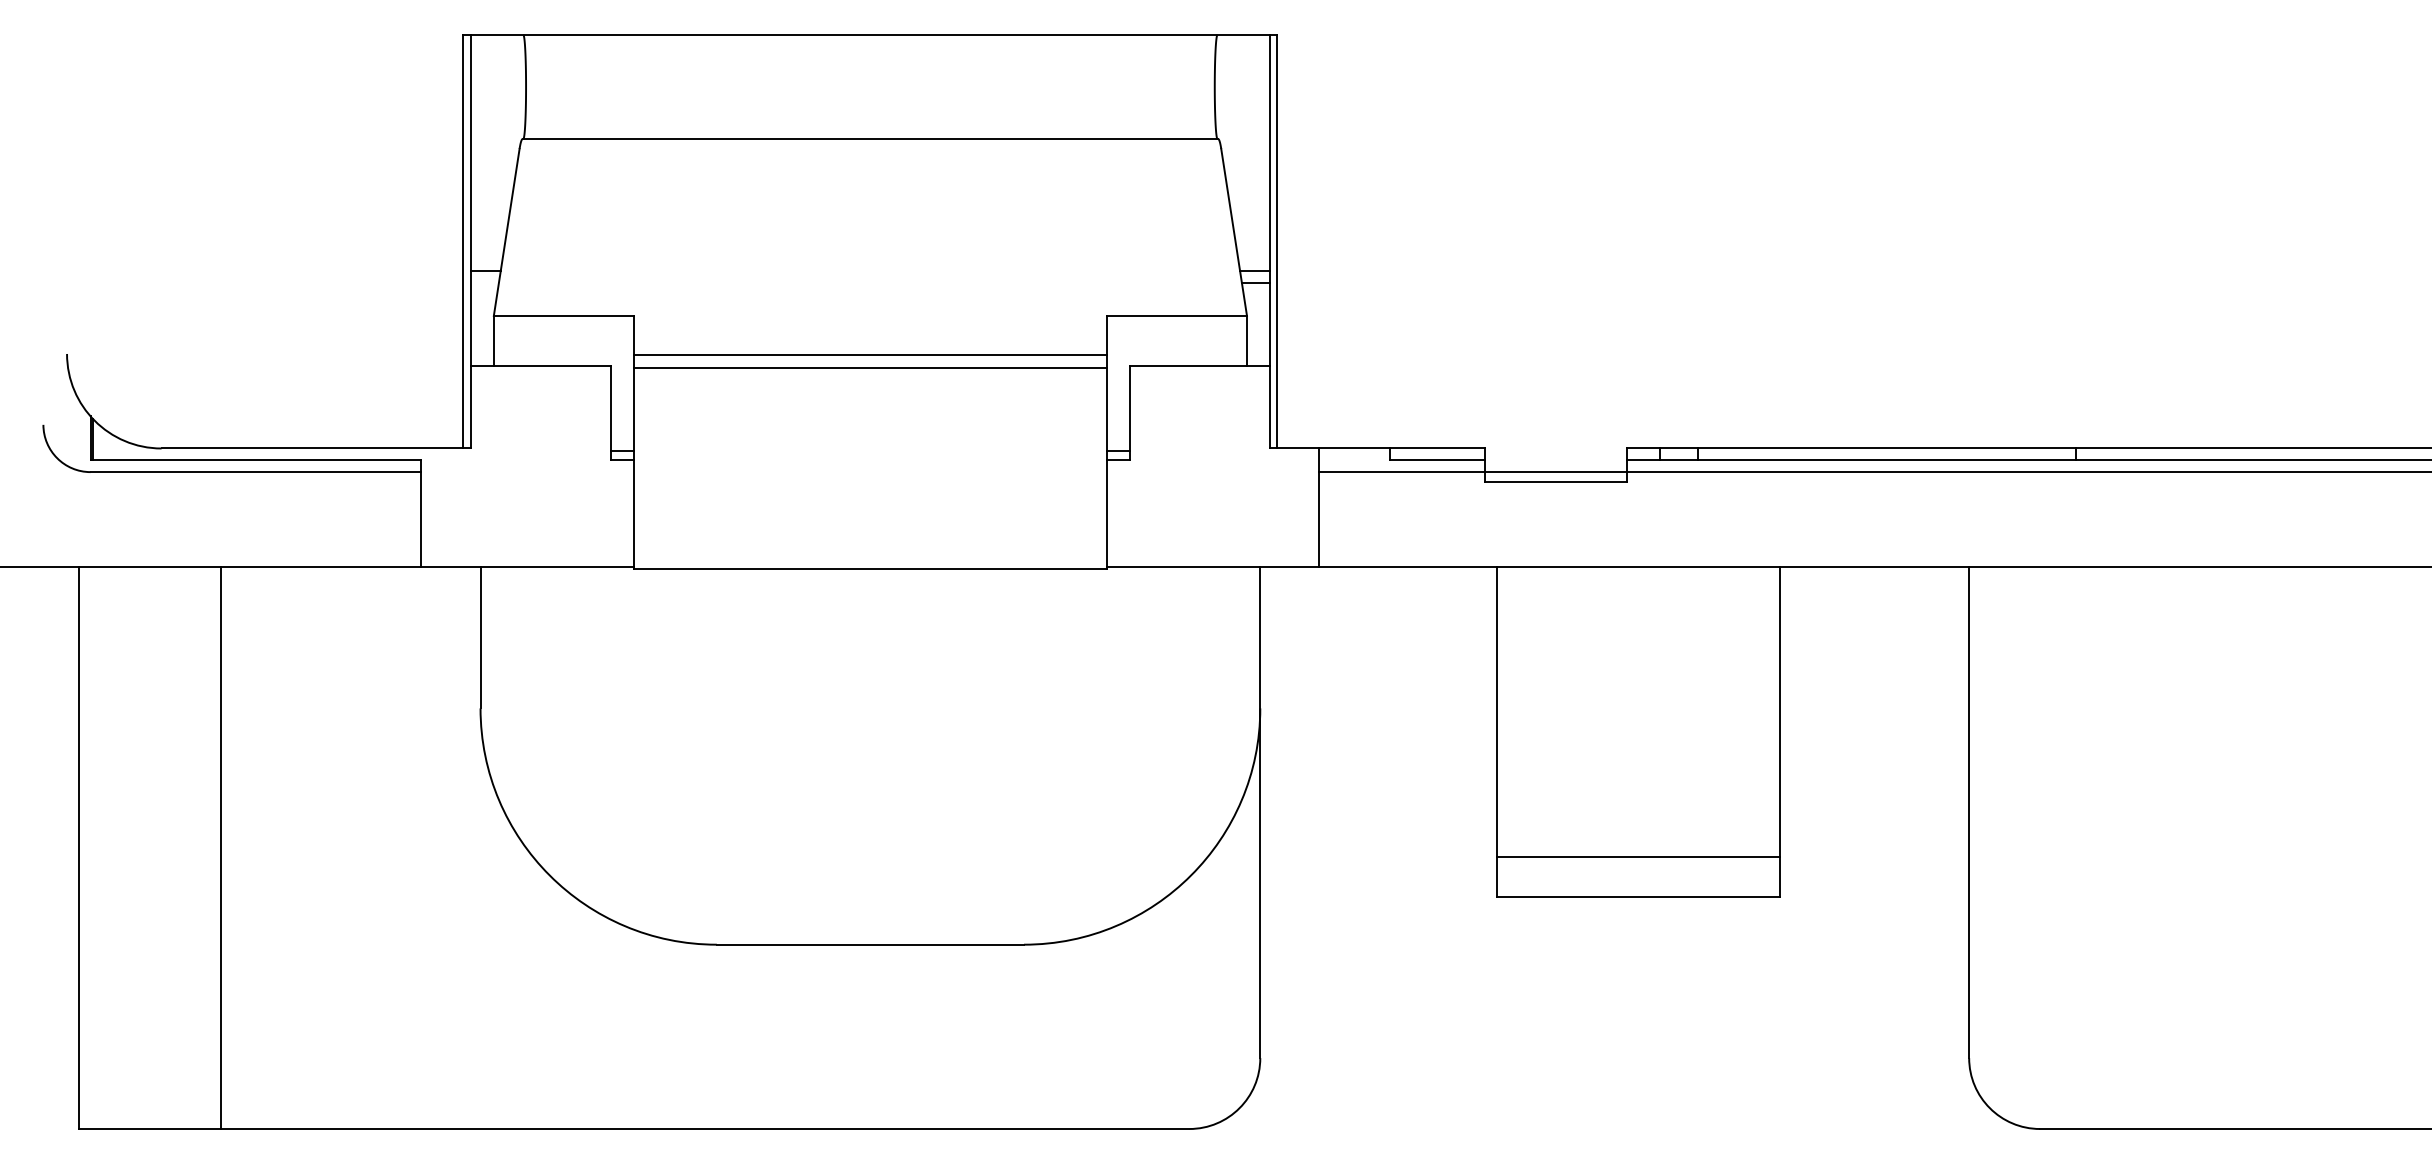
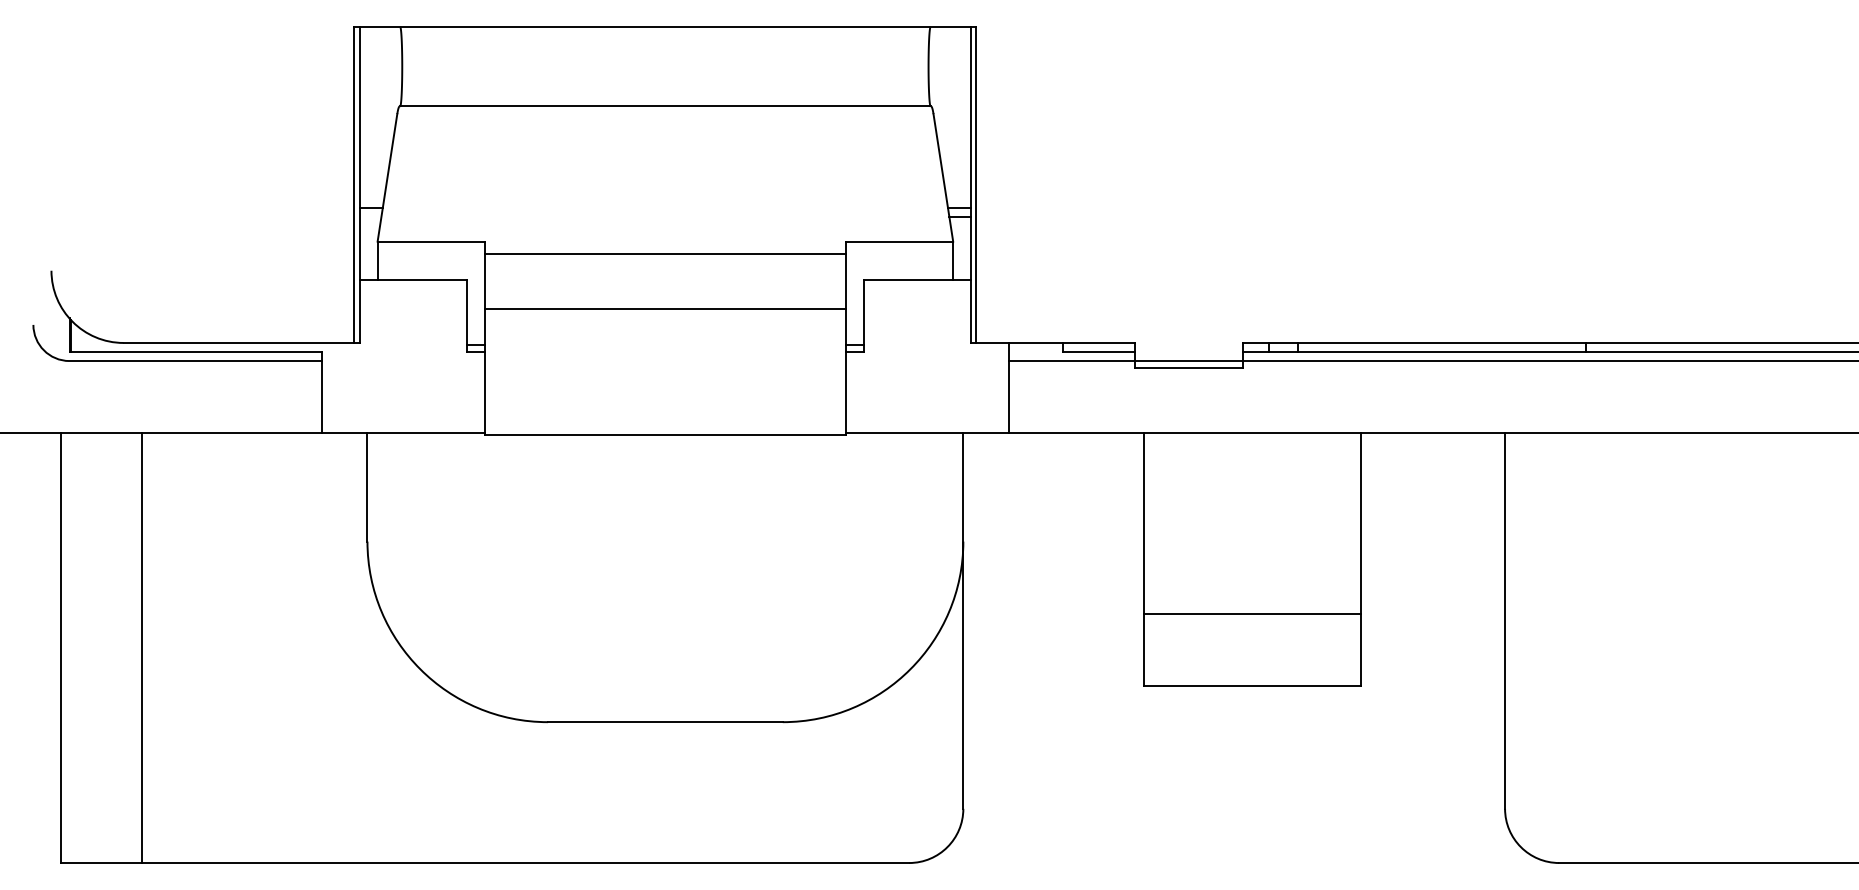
line: (870, 354) -> (665, 308), moved
line: (870, 367) -> (665, 254), moved
line: (221, 847) -> (141, 647), moved
line: (1638, 856) -> (1252, 613), moved

